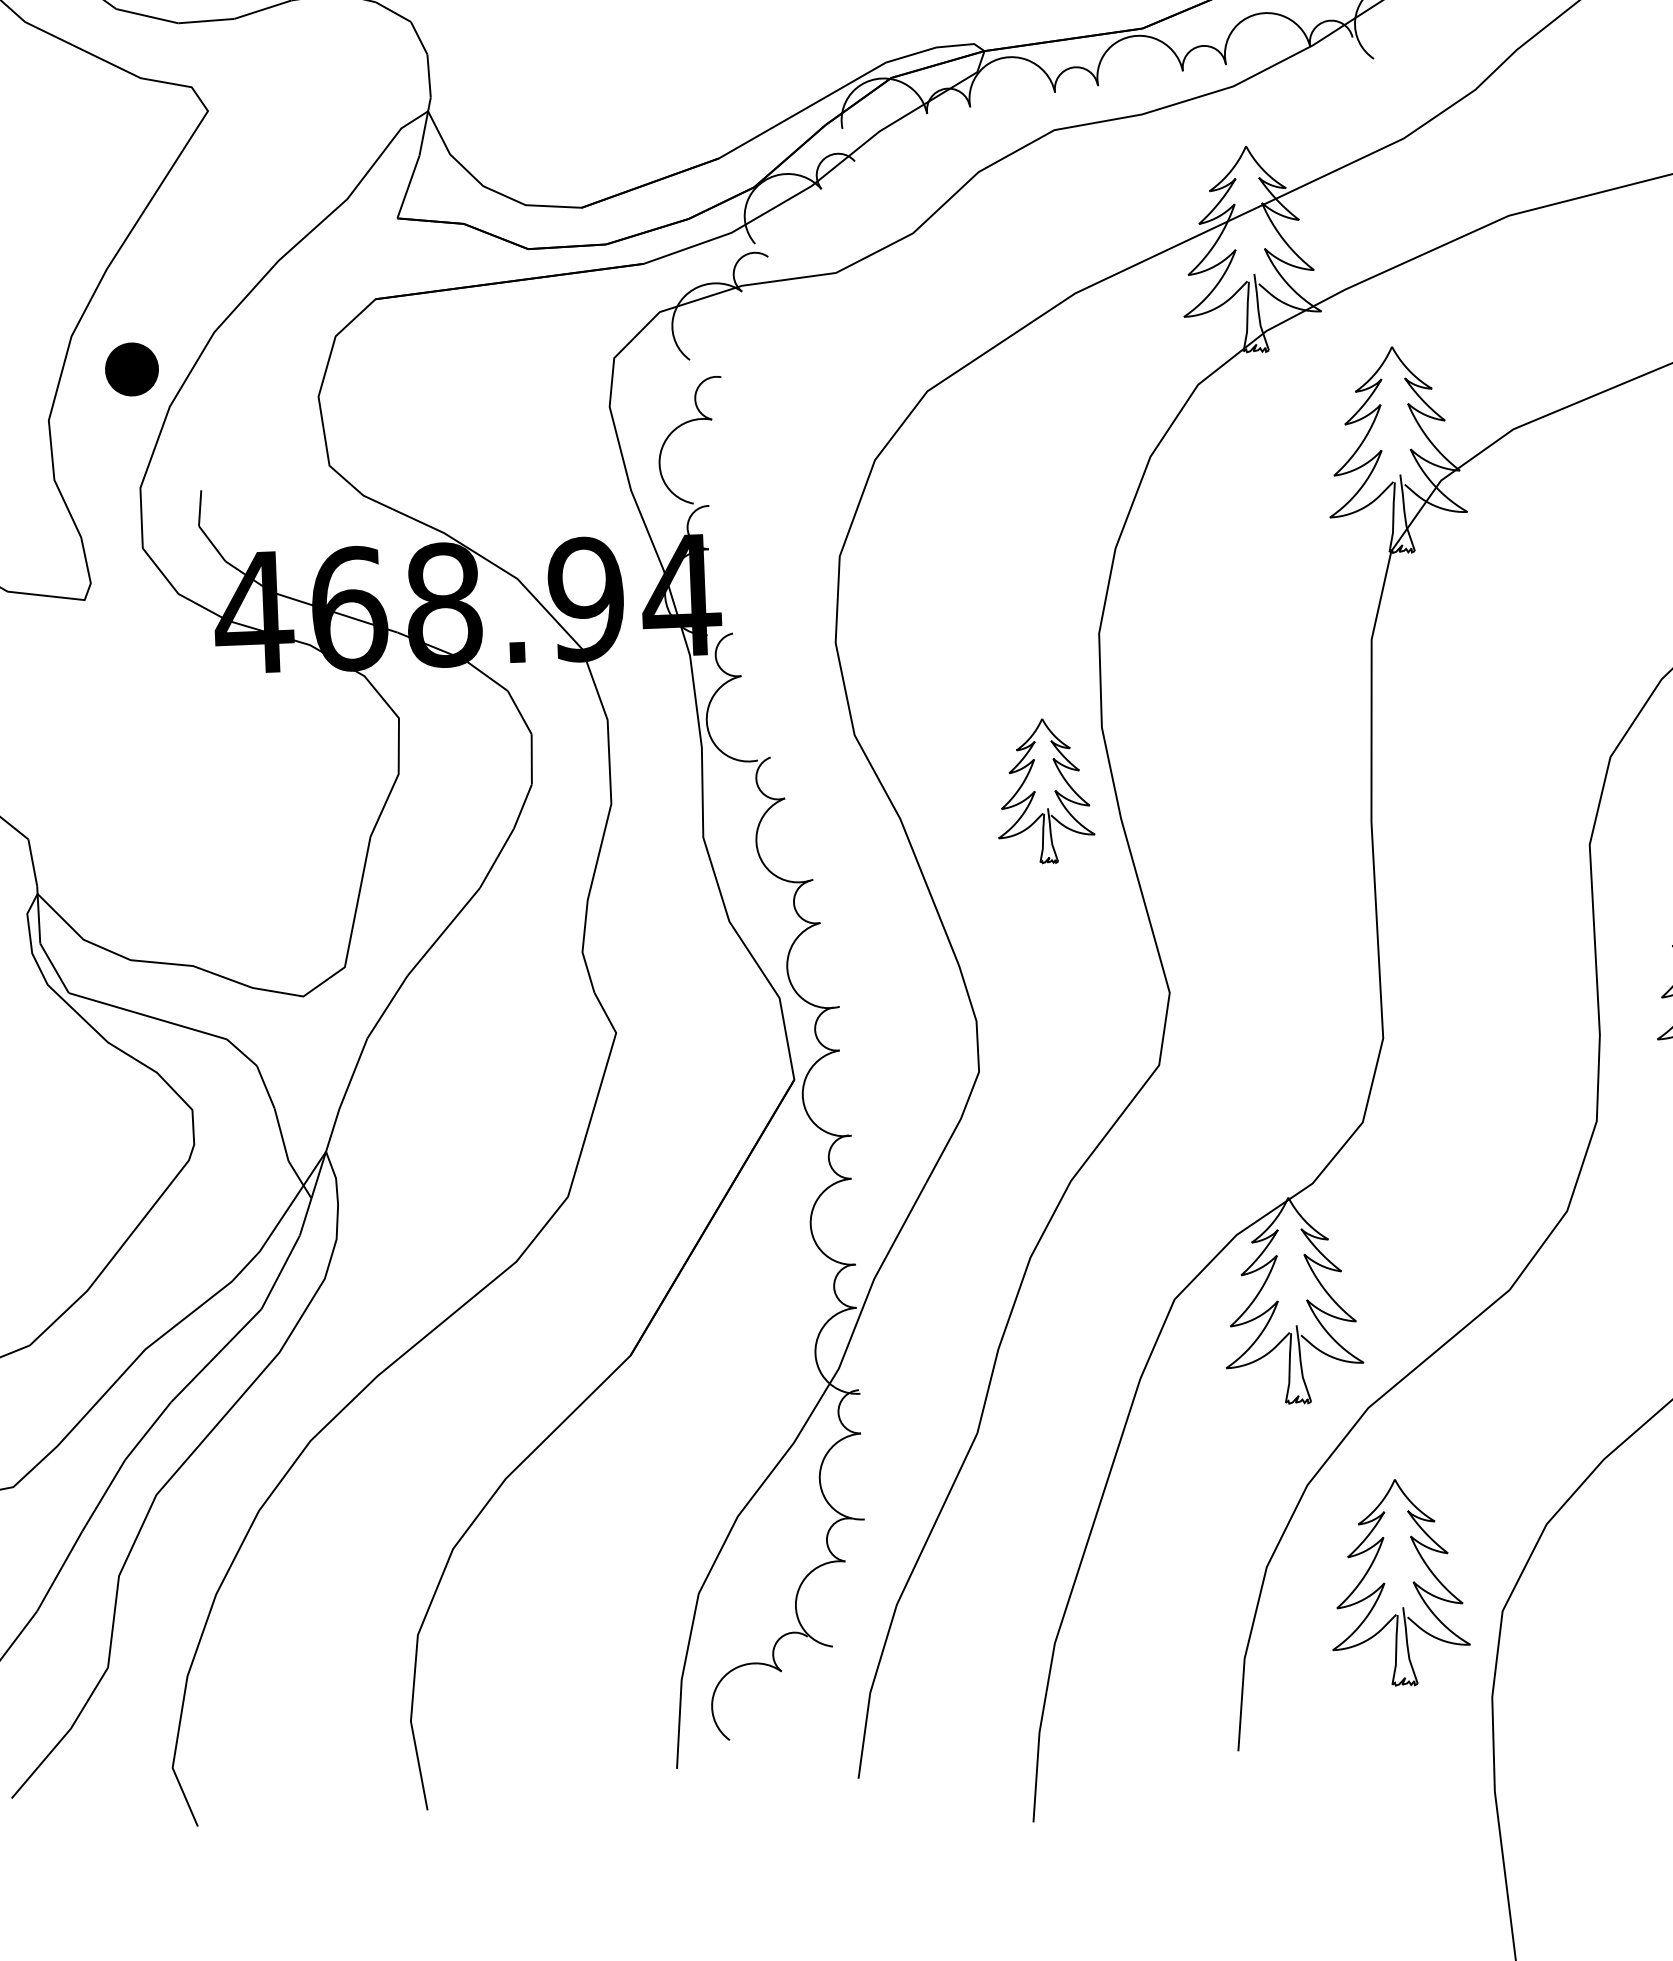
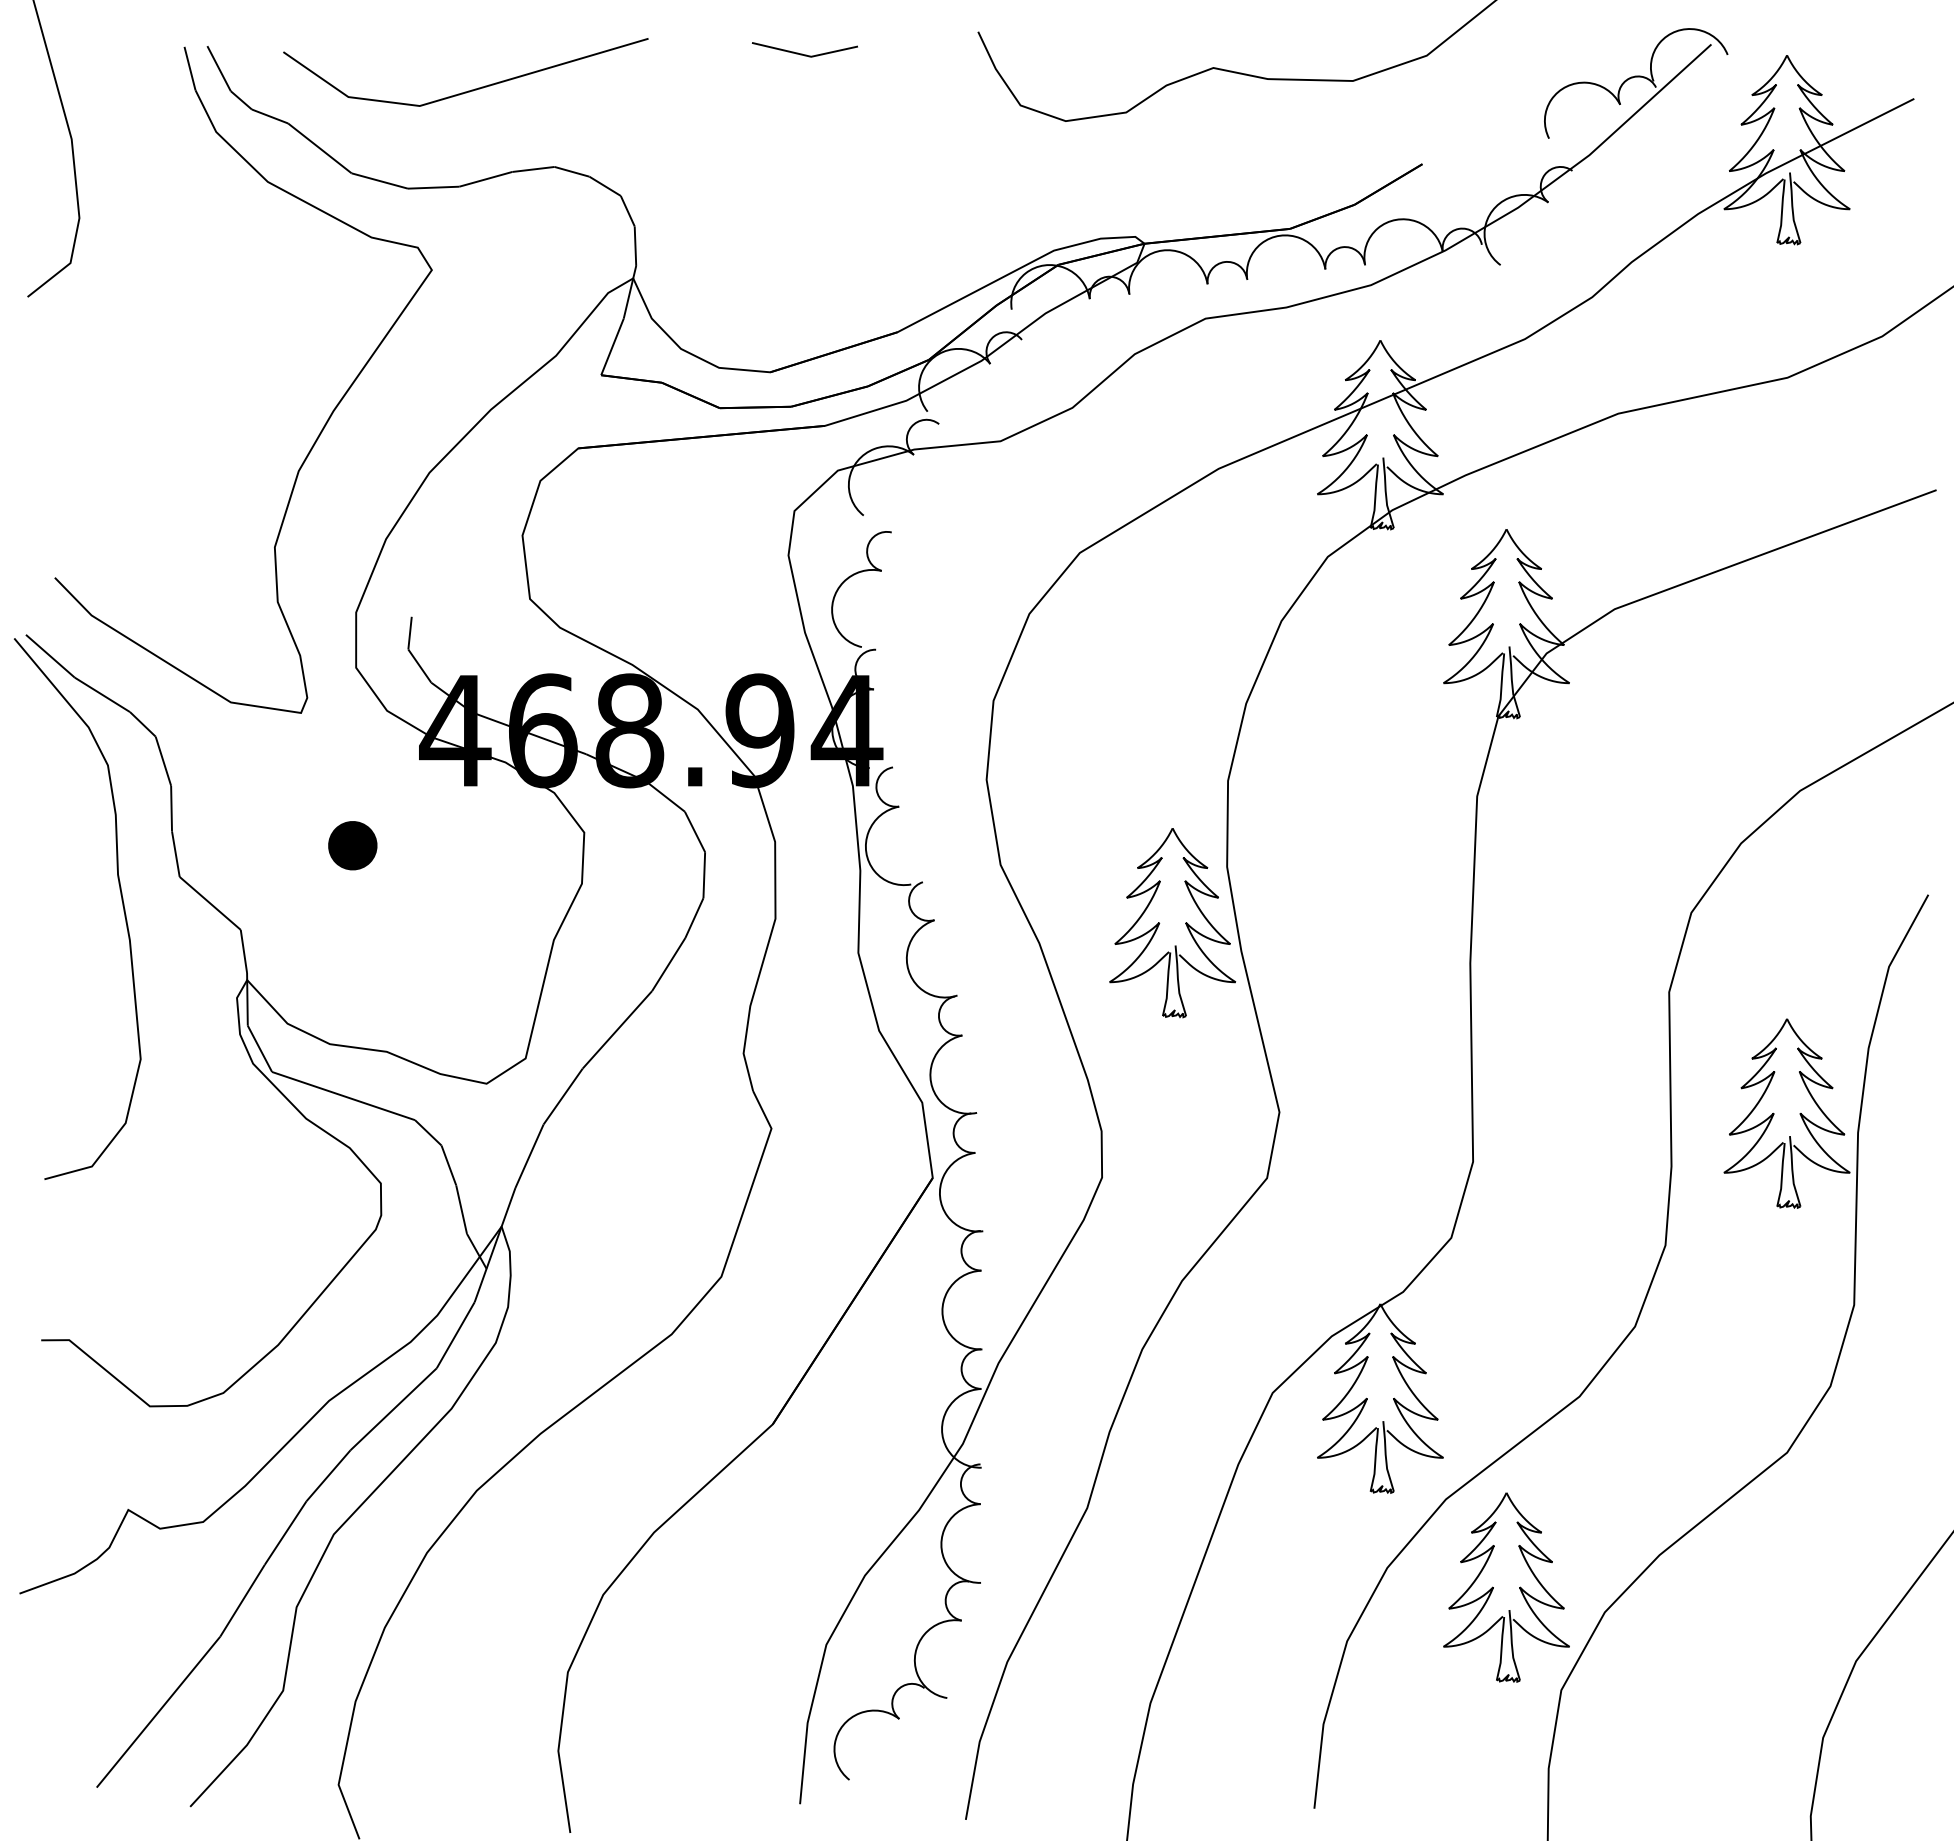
part: (131, 369) -> (352, 845), moved
part: (1044, 791) -> (1172, 923), size x1.43
part: (1384, 1583) -> (1493, 1587), moved

